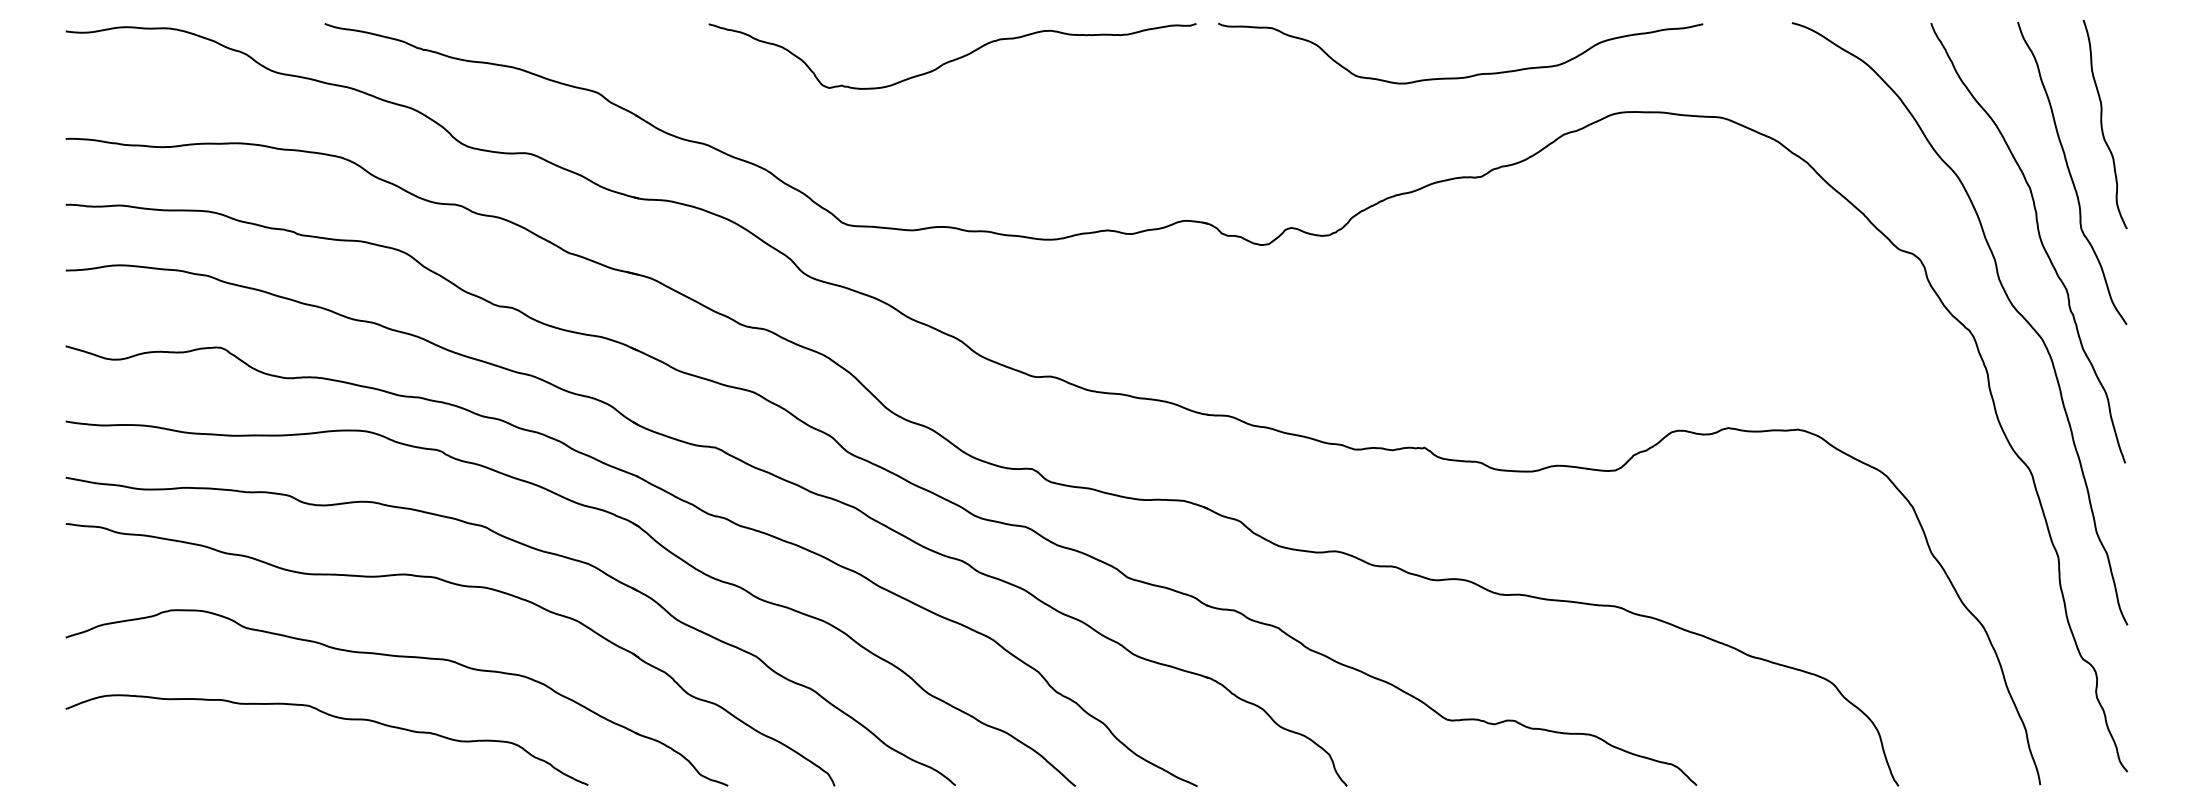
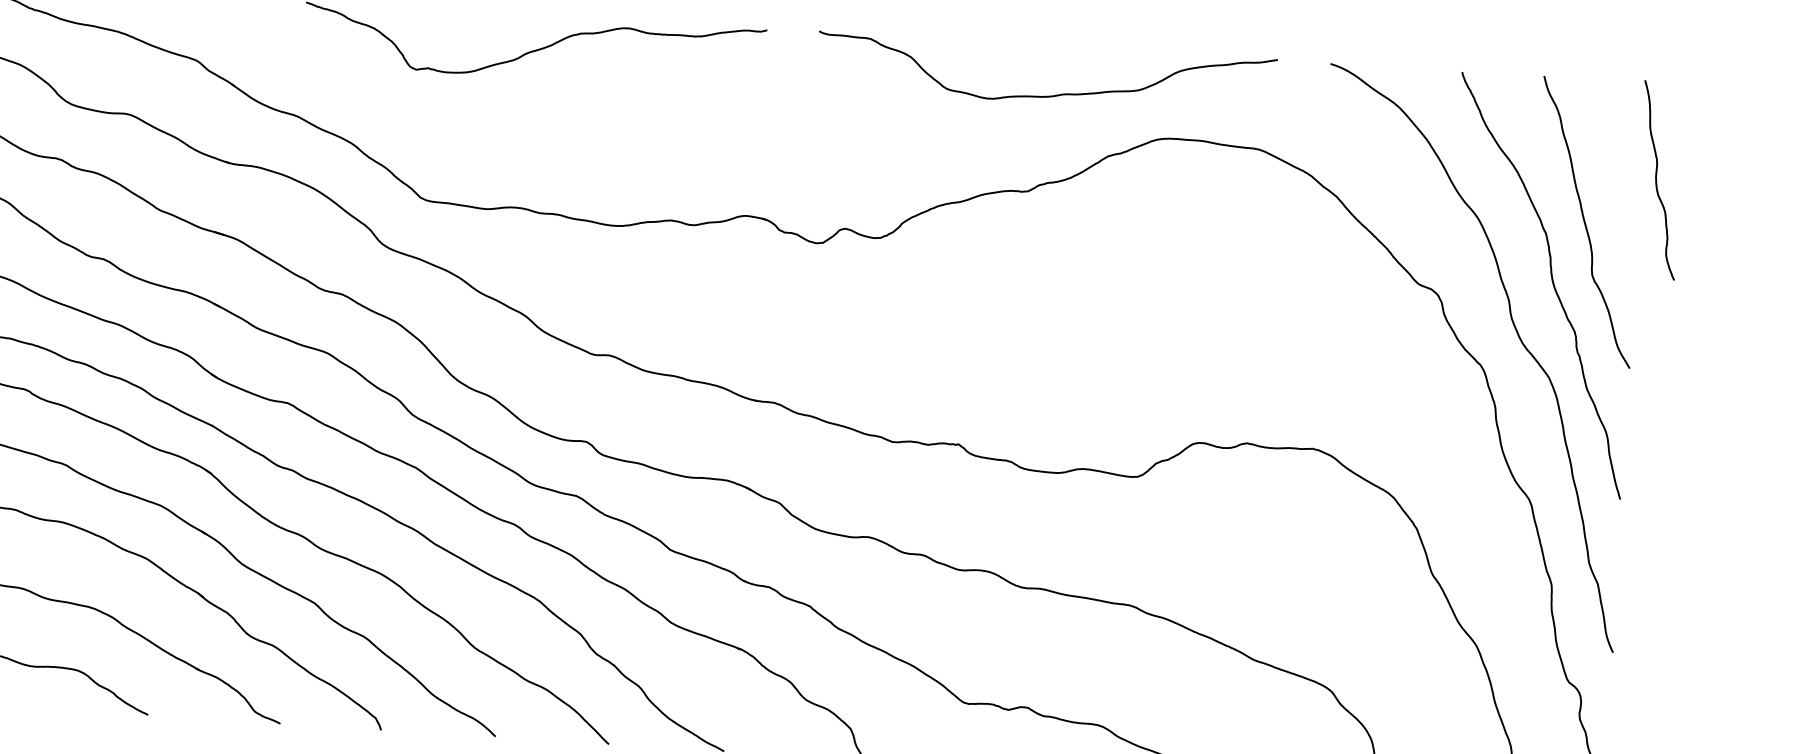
curve: (1463, 76) -> (1048, 95), moved
curve: (2102, 124) -> (1657, 180), moved

